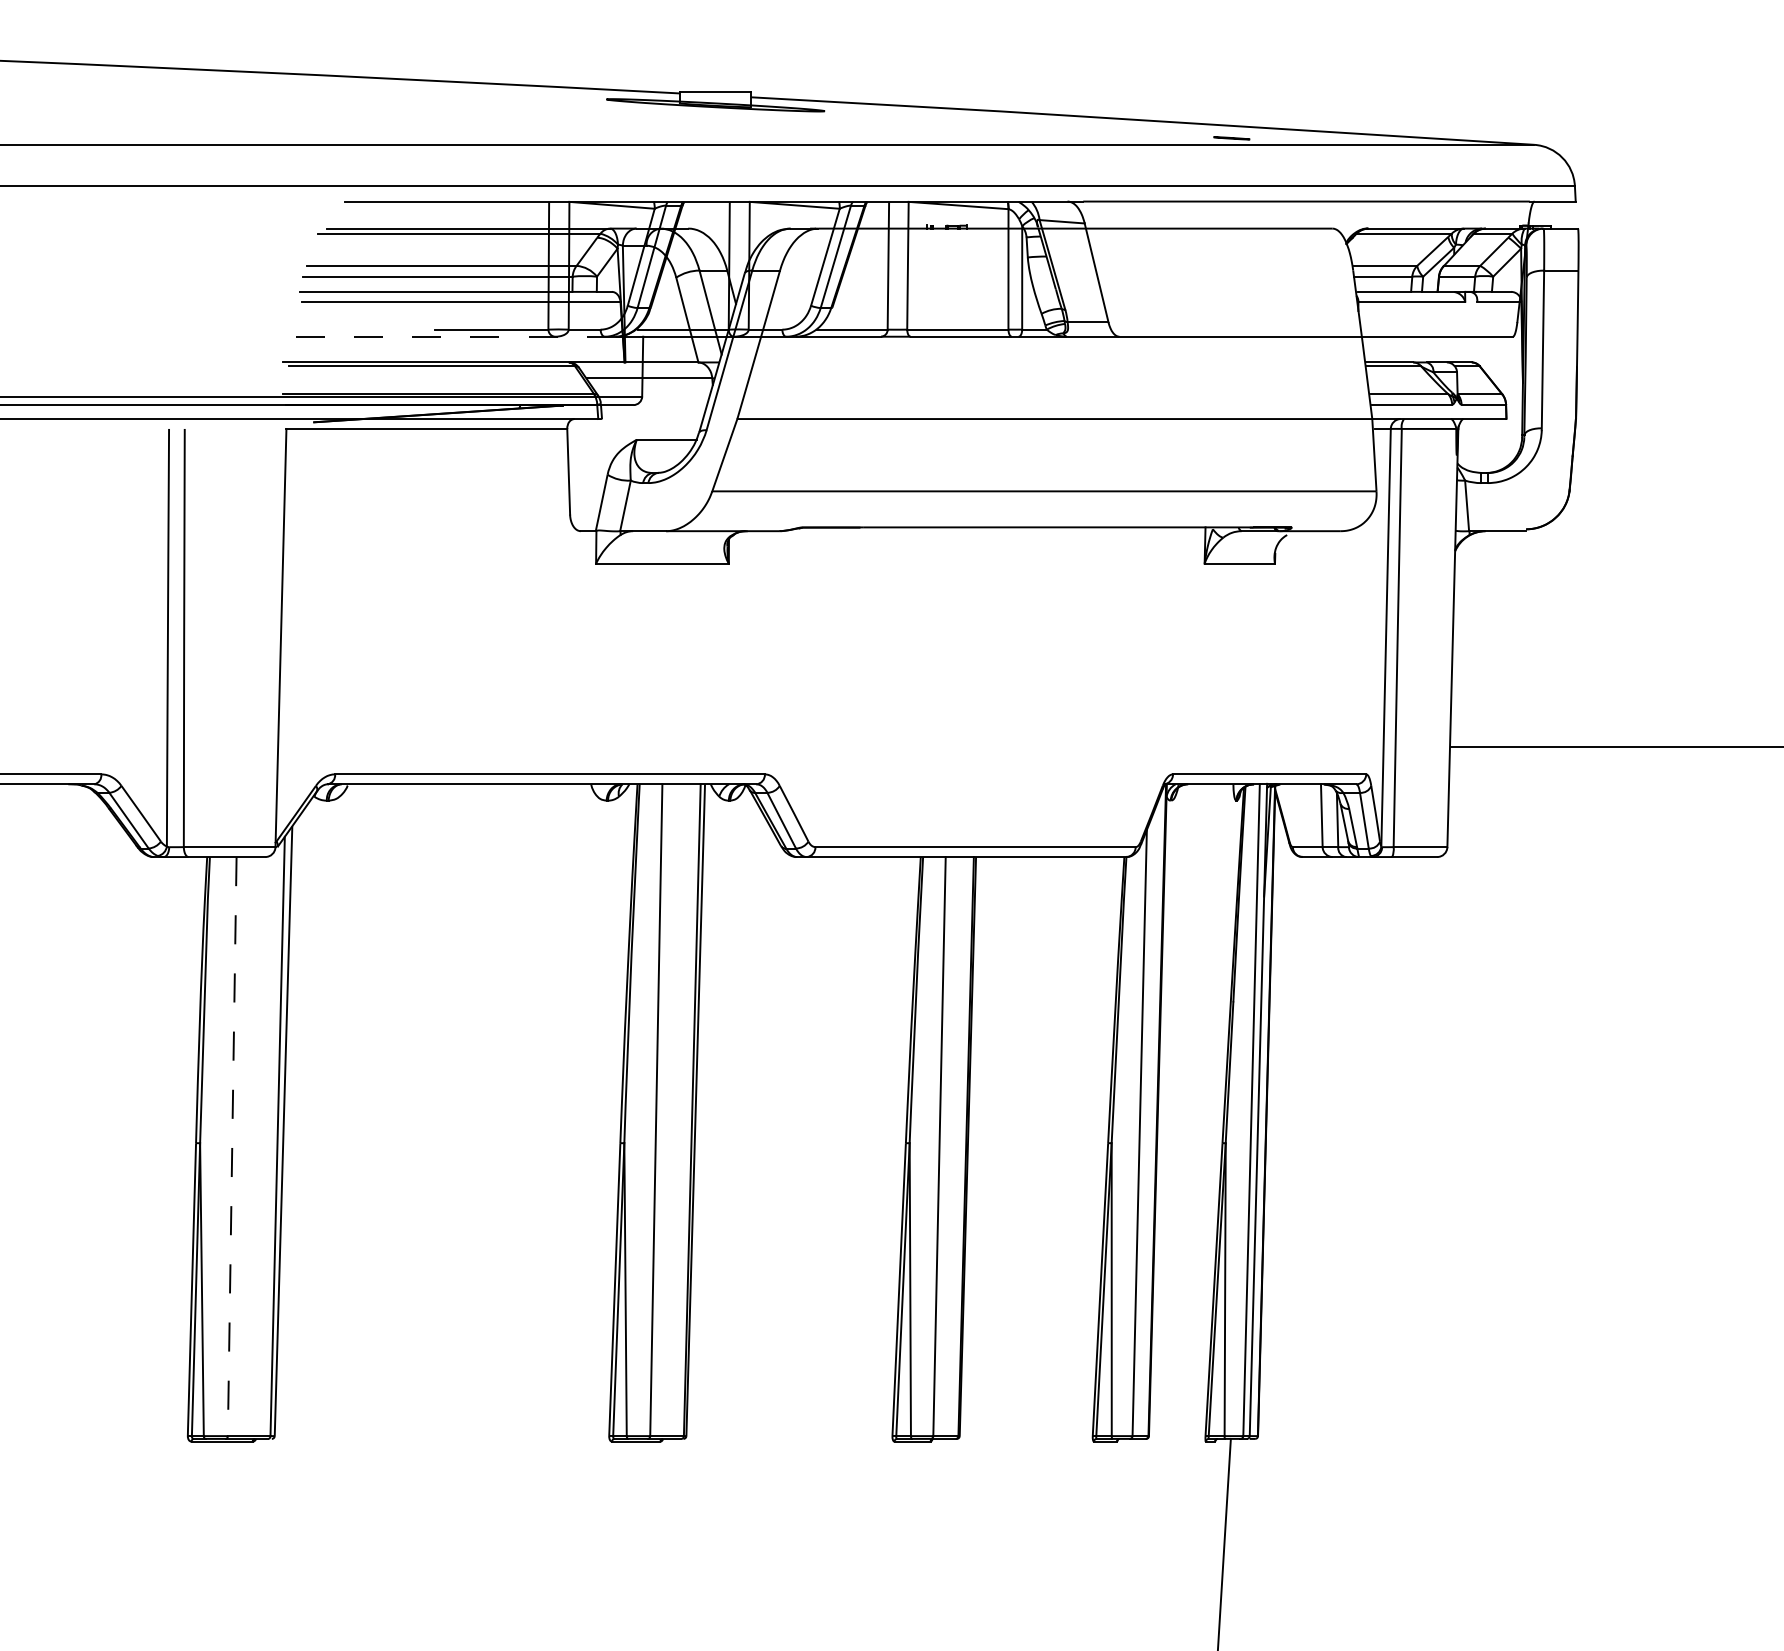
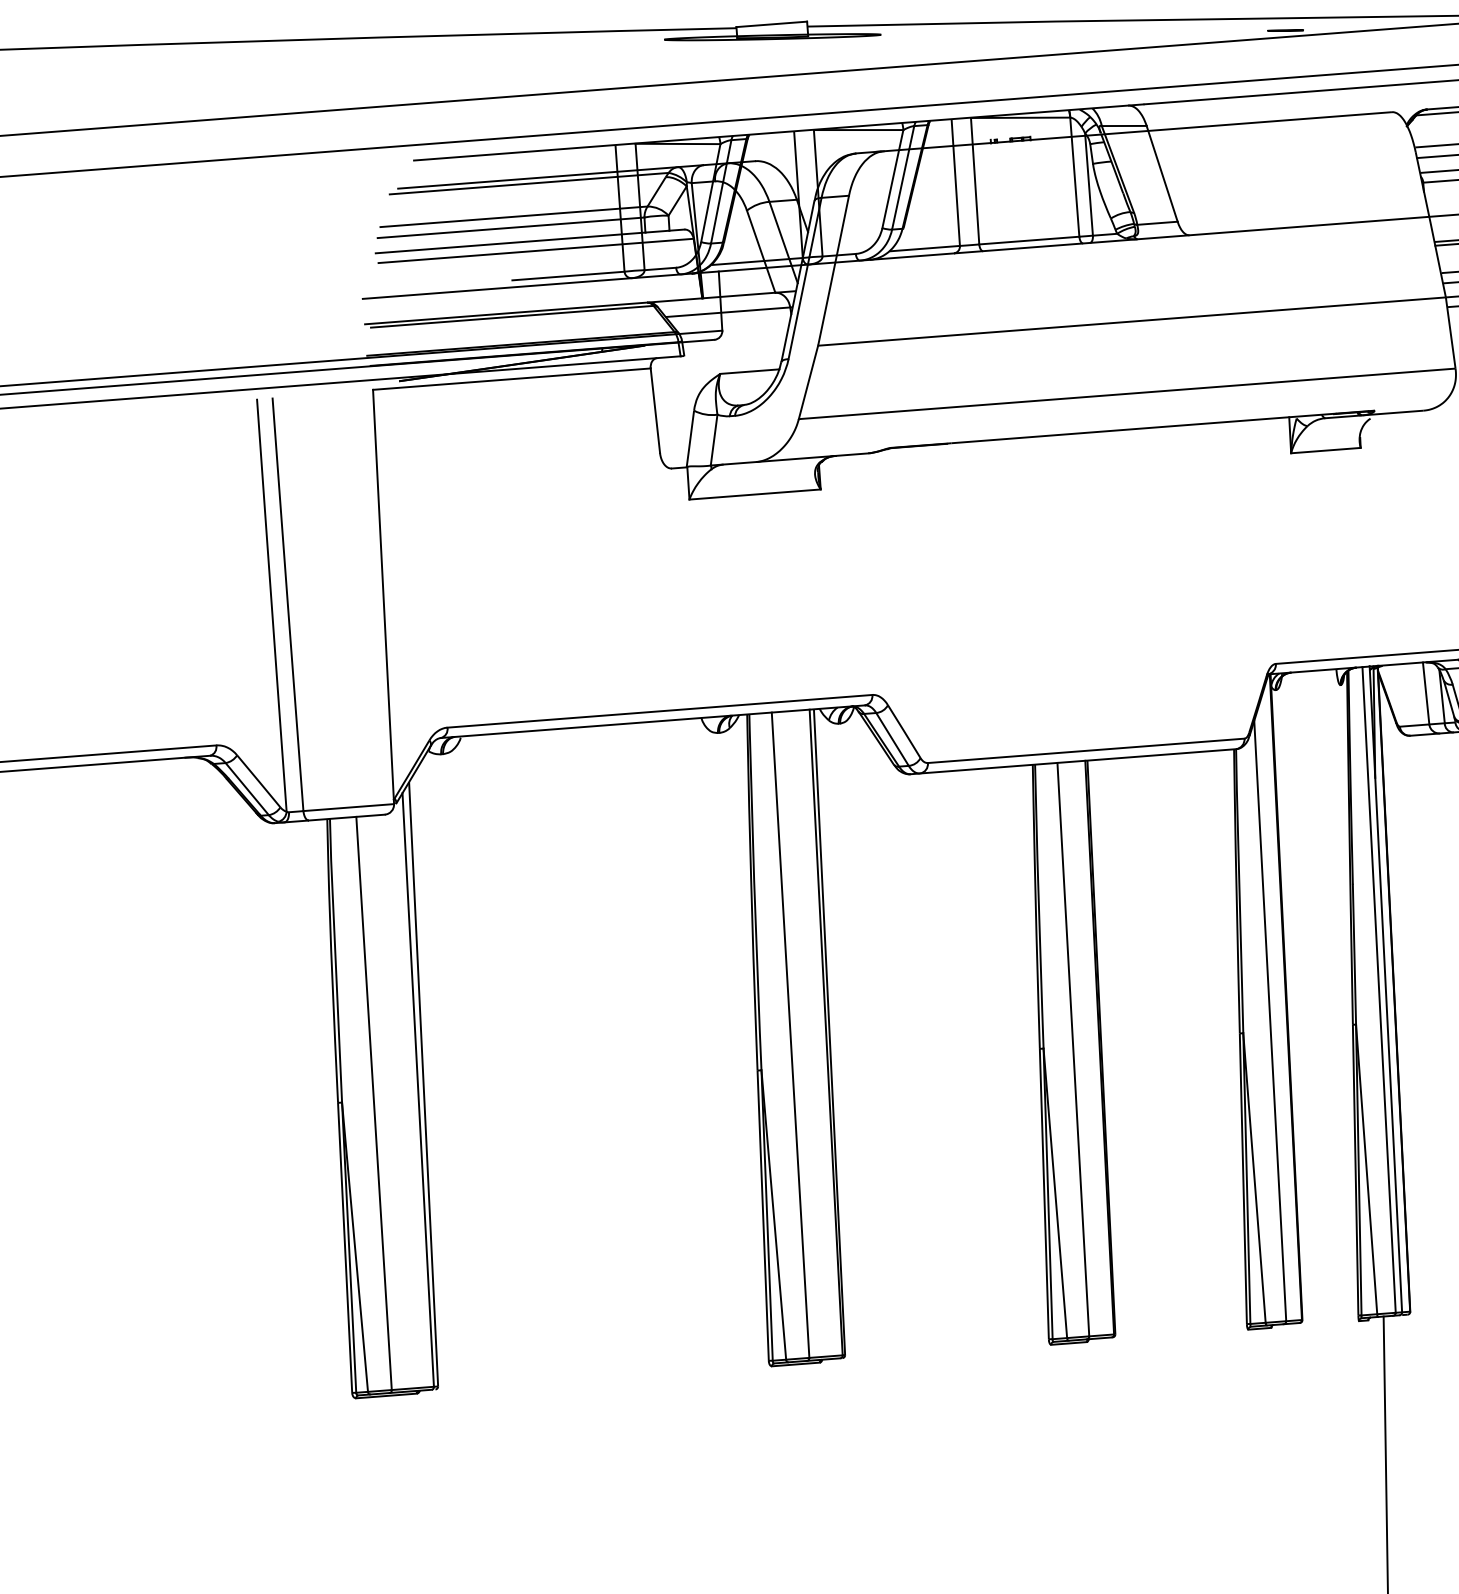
line: (448, 336) -> (526, 286), dashed -> solid
line: (232, 1146) -> (374, 1103), dashed -> solid

